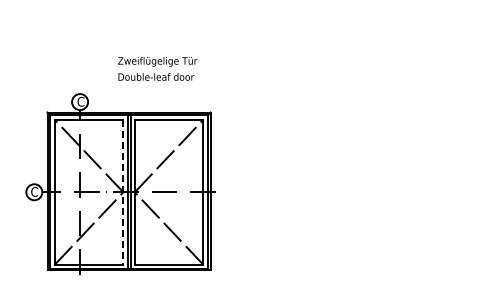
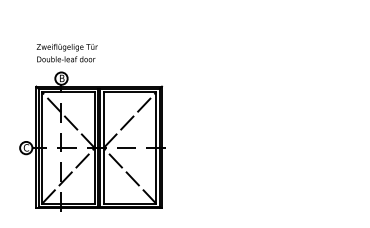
text: (157, 68) -> (67, 52), moved
text: (80, 101) -> (61, 78), C -> B
line: (123, 192) -> (94, 148), dashed -> solid

